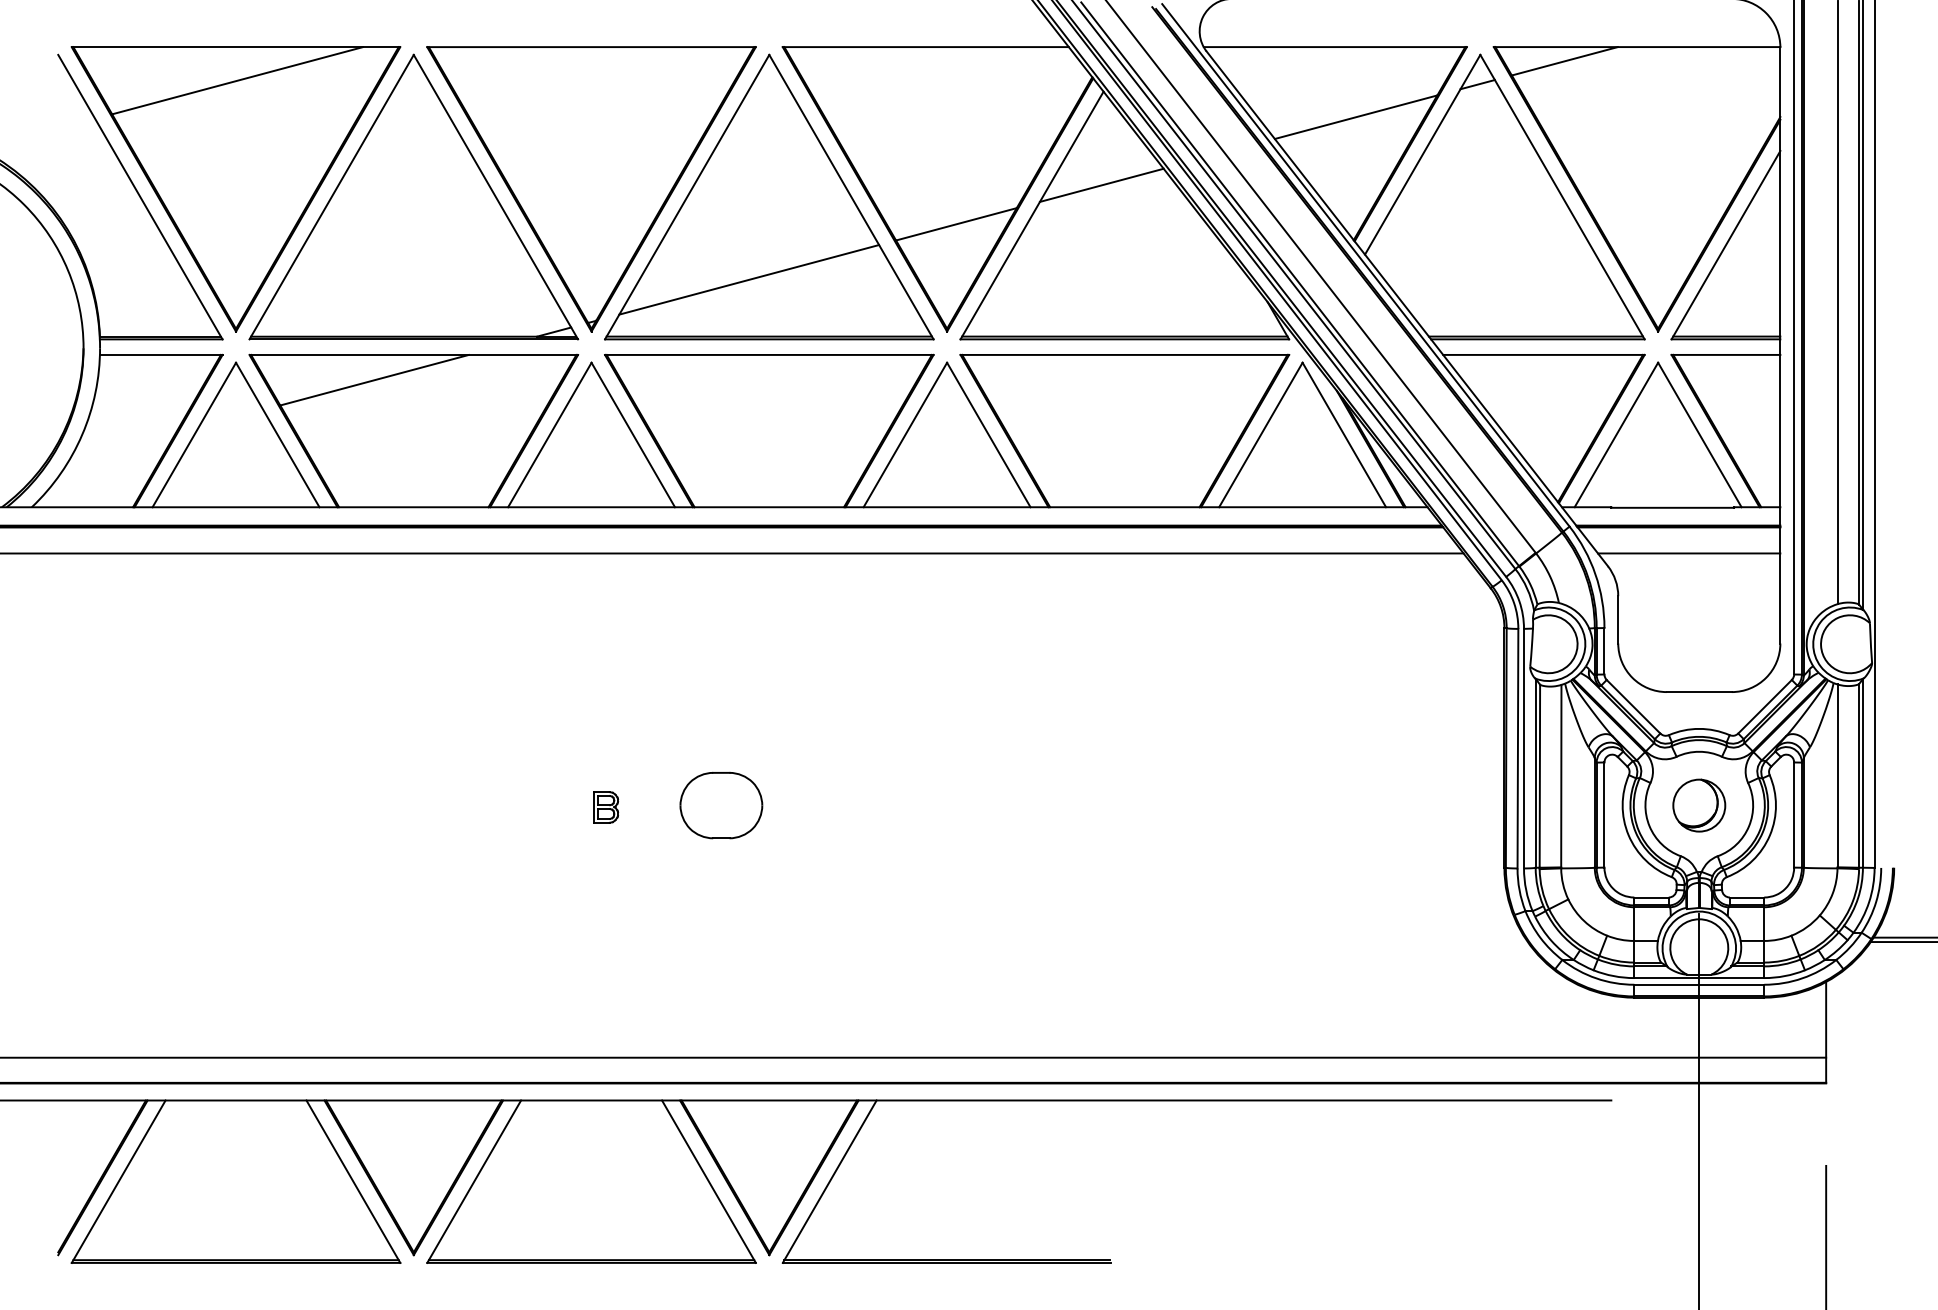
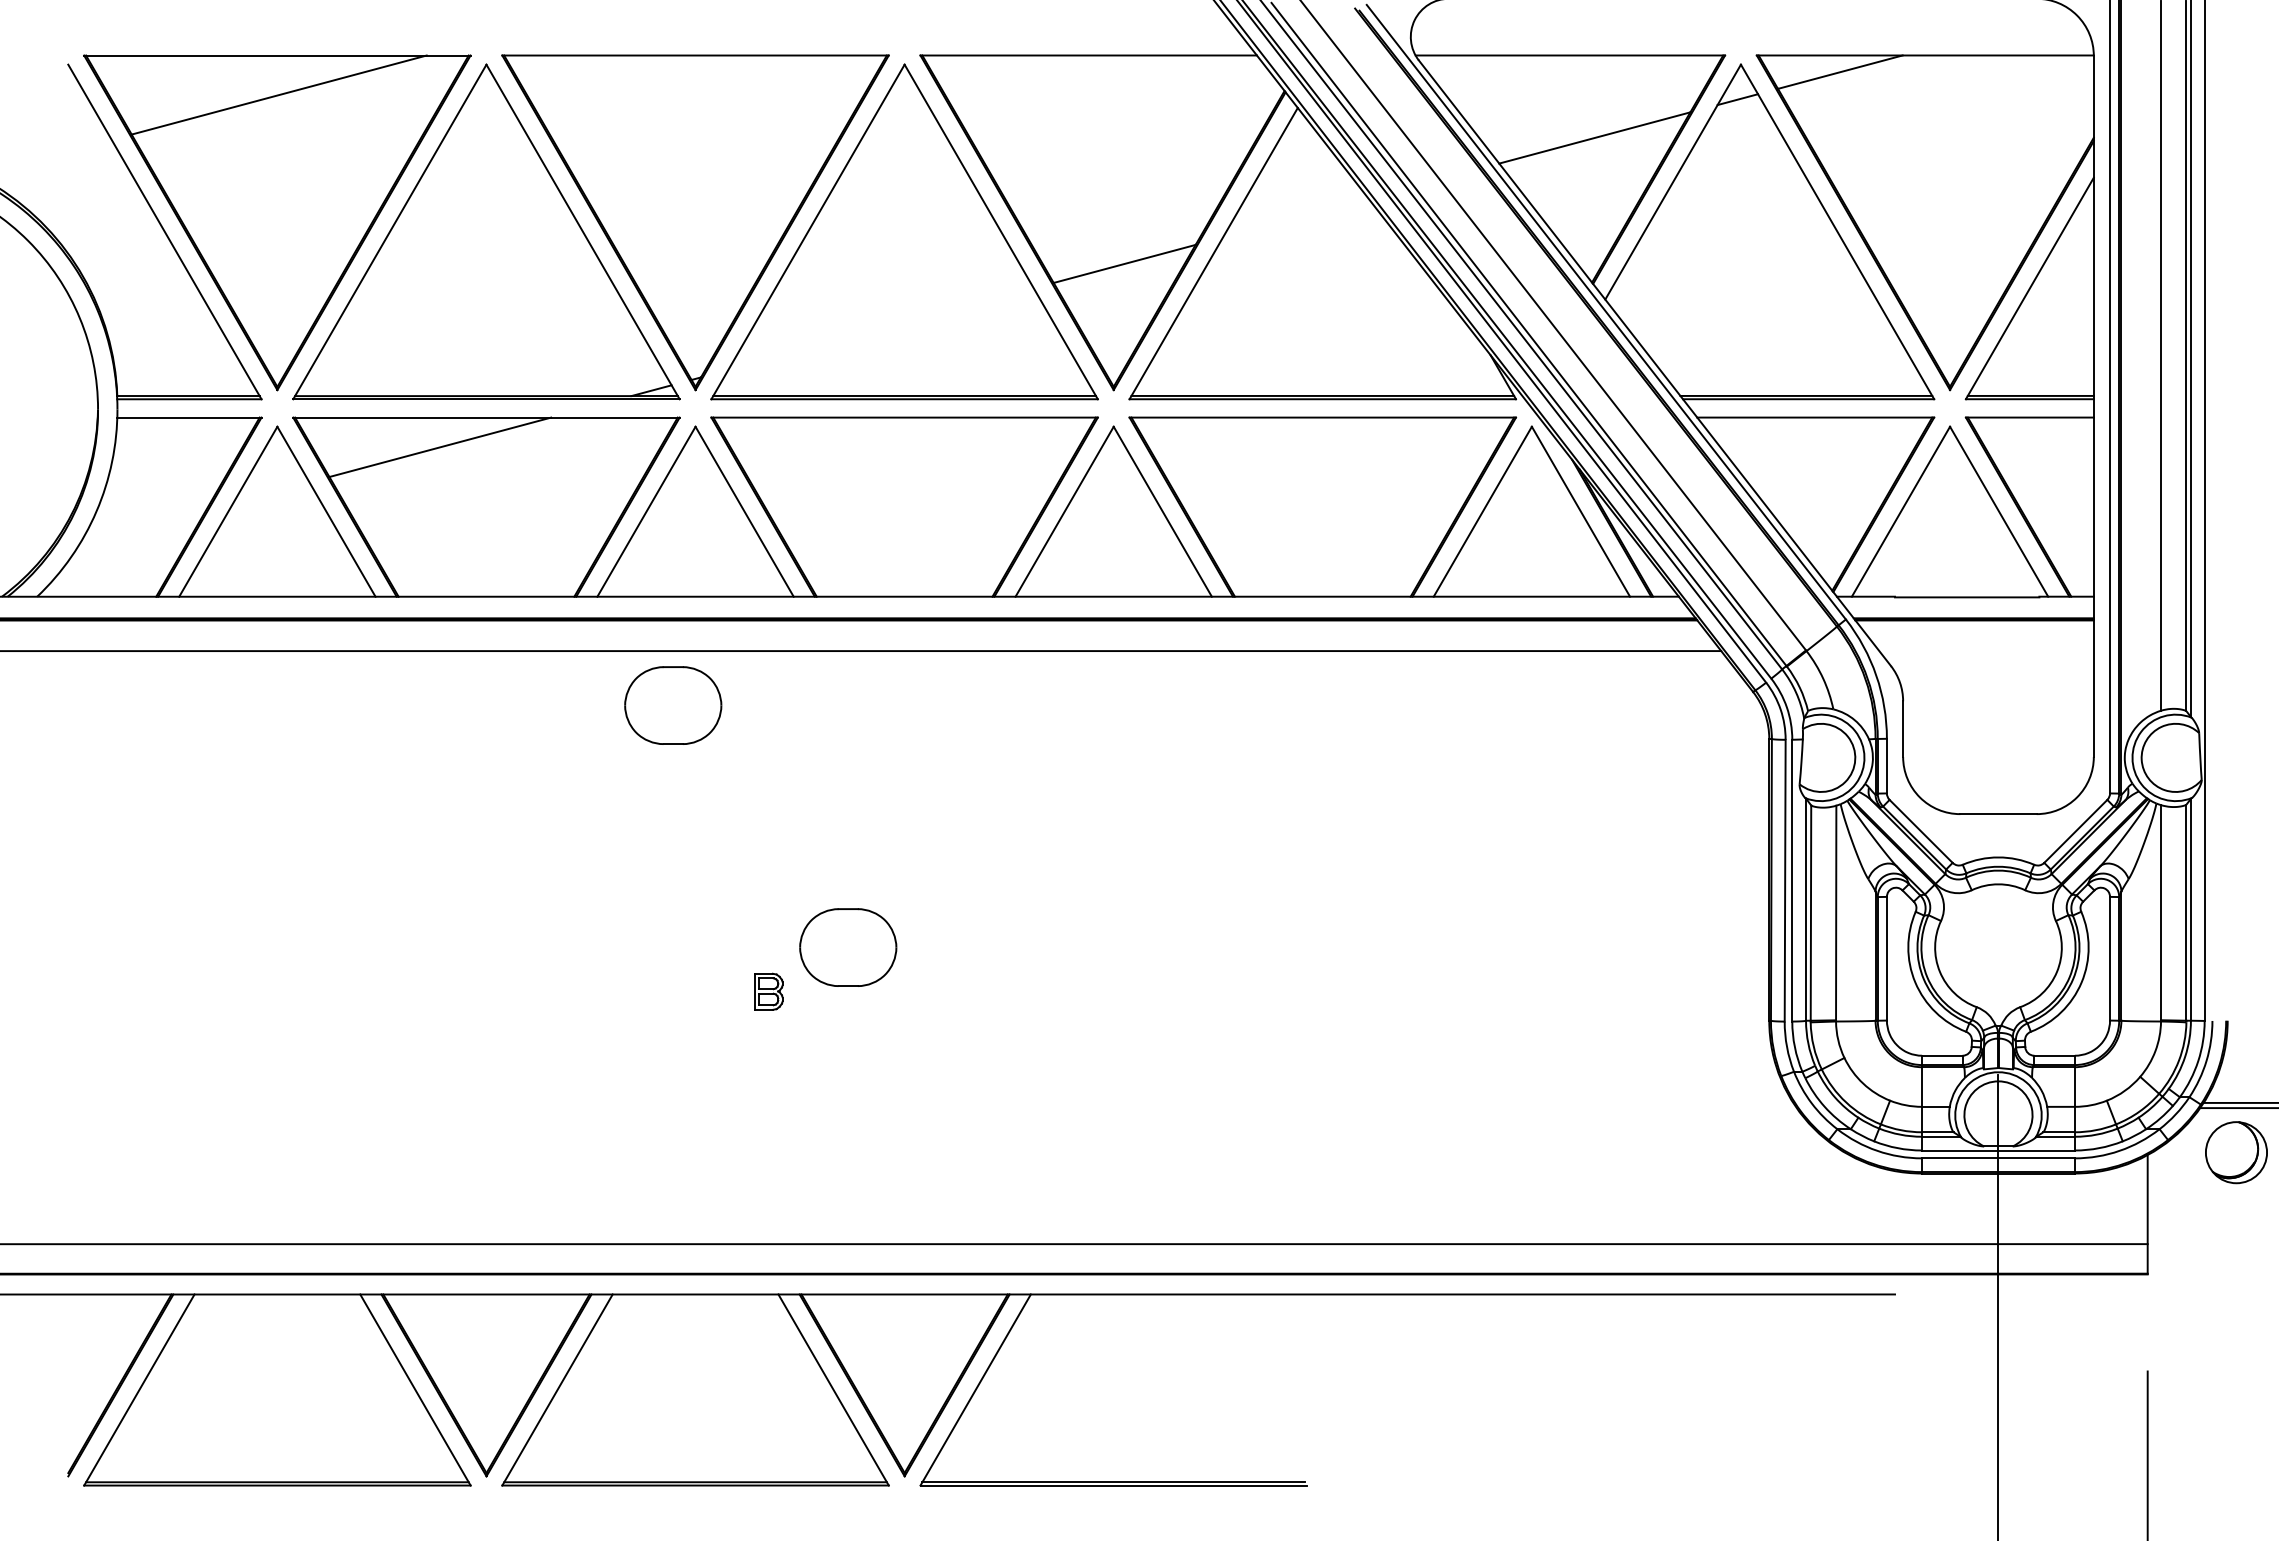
line: (1101, 184) -> (1295, 217), removed
line: (748, 280) -> (880, 329), removed
line: (1689, 553) -> (1986, 651), removed
part: (572, 599) -> (673, 705), added
part: (1699, 805) -> (2236, 1152), moved
part: (605, 807) -> (768, 991), moved

